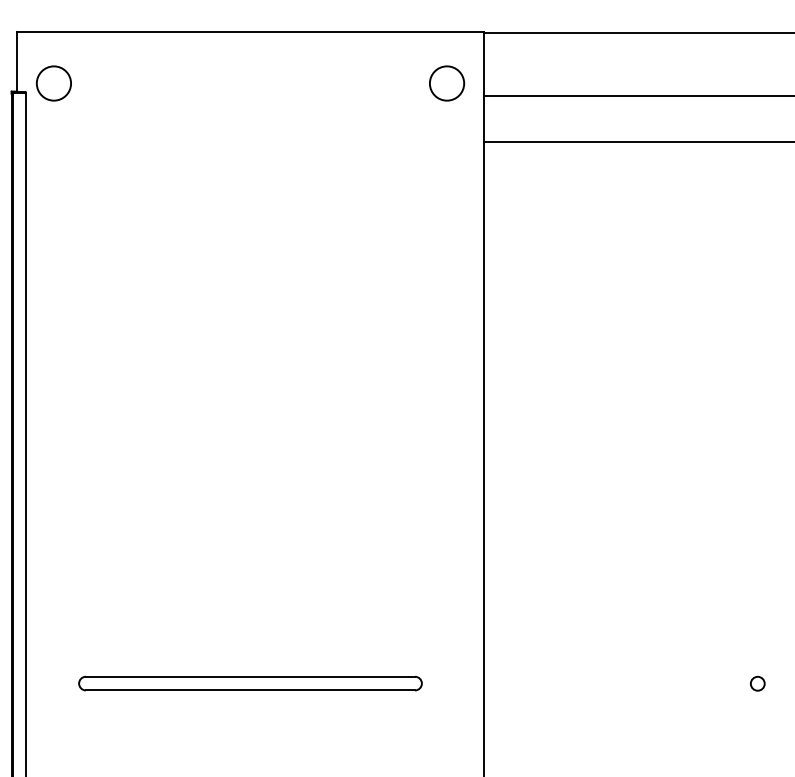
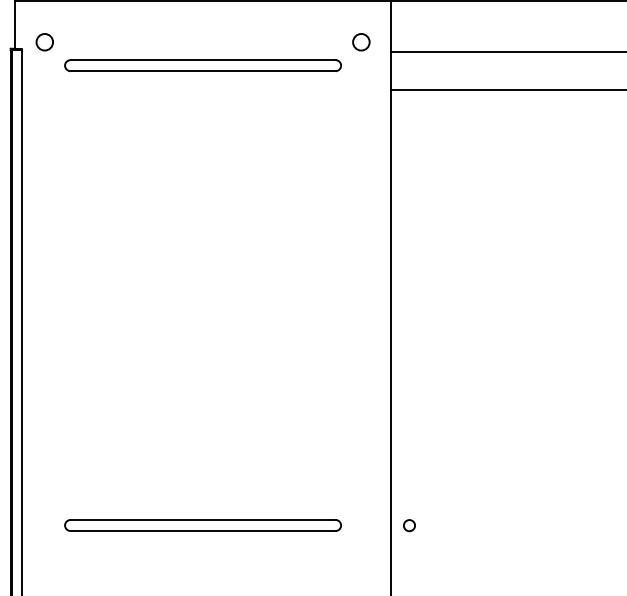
circle: (53, 83) -> (44, 42), size x0.6
circle: (446, 83) -> (360, 42), size x0.6
part: (250, 112) -> (203, 65), added
circle: (757, 683) -> (409, 525), moved

